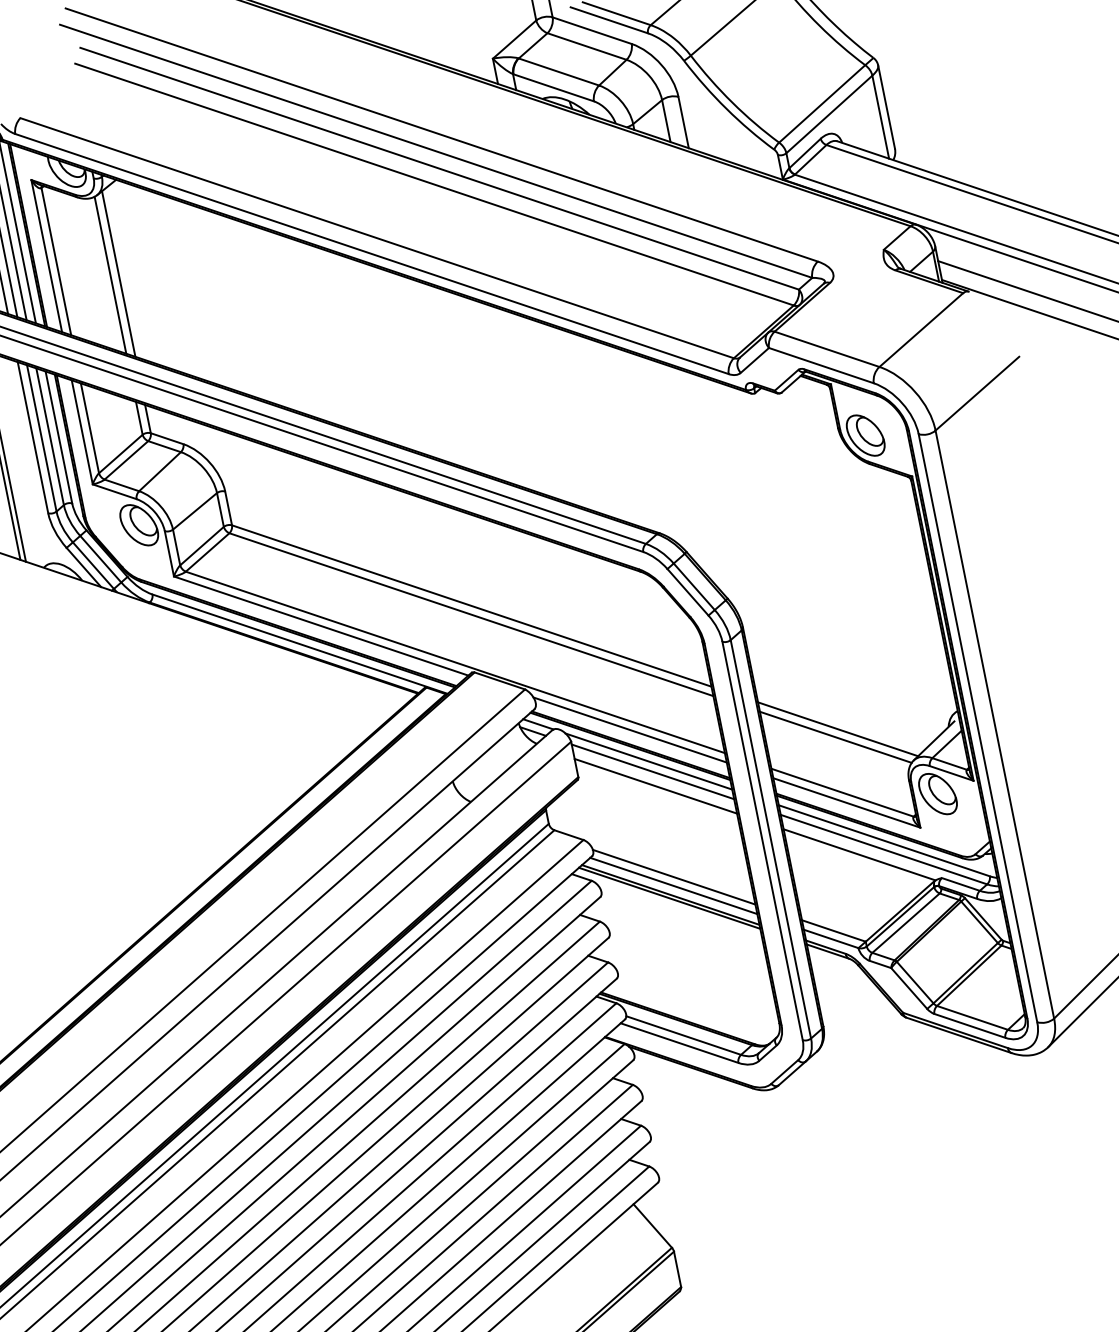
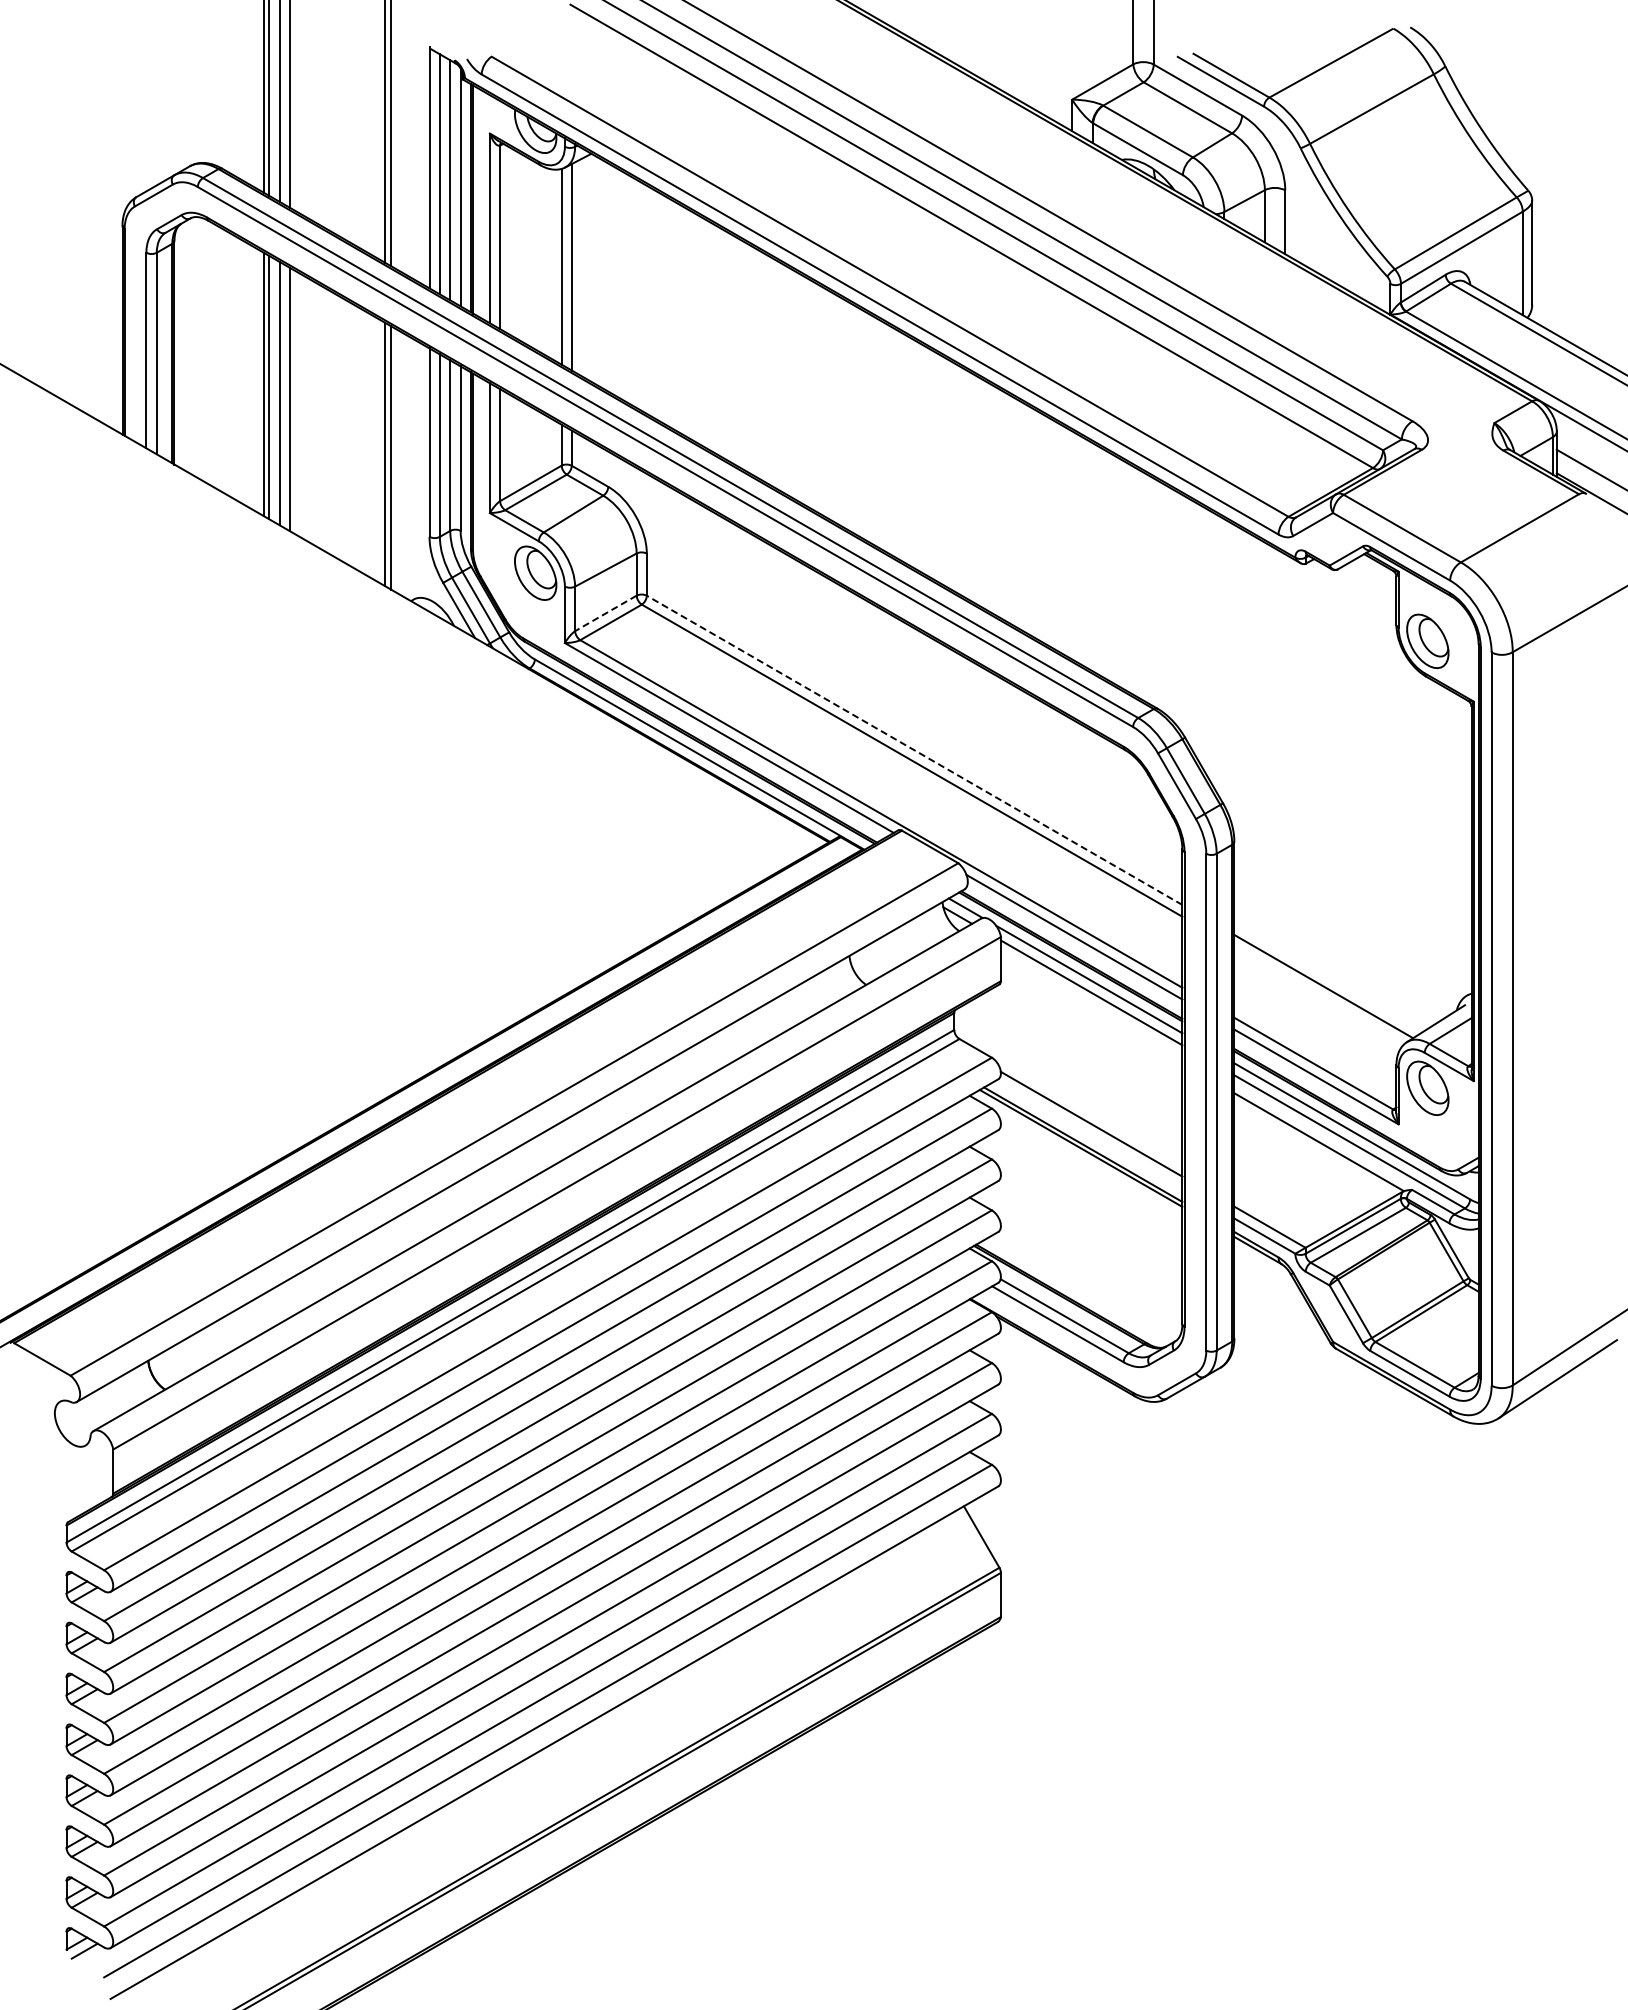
line: (201, 546) -> (605, 613), solid -> dashed
line: (471, 606) -> (914, 750), solid -> dashed
line: (835, 737) -> (1318, 995), removed
line: (655, 786) -> (1091, 1010), removed
line: (673, 885) -> (1088, 1134), removed

